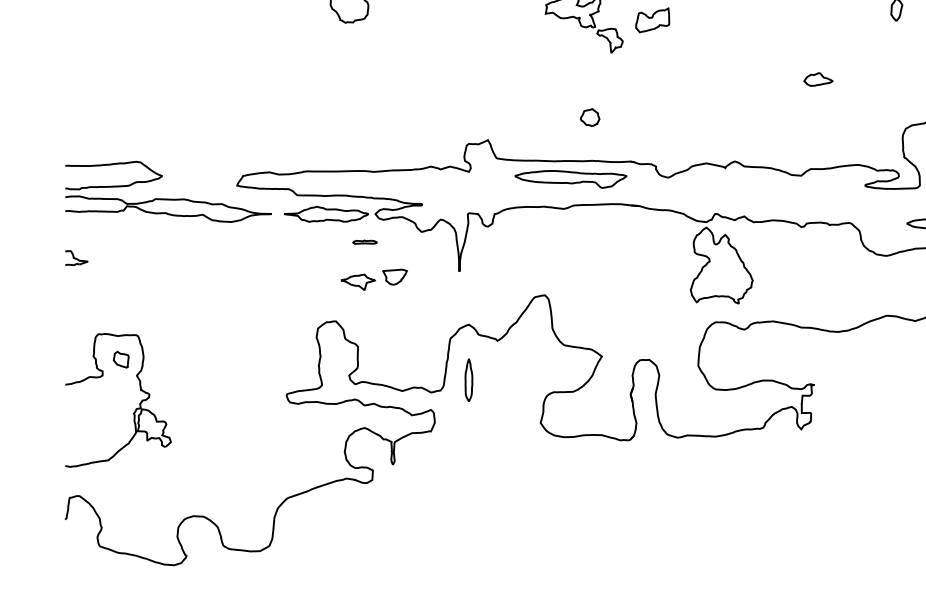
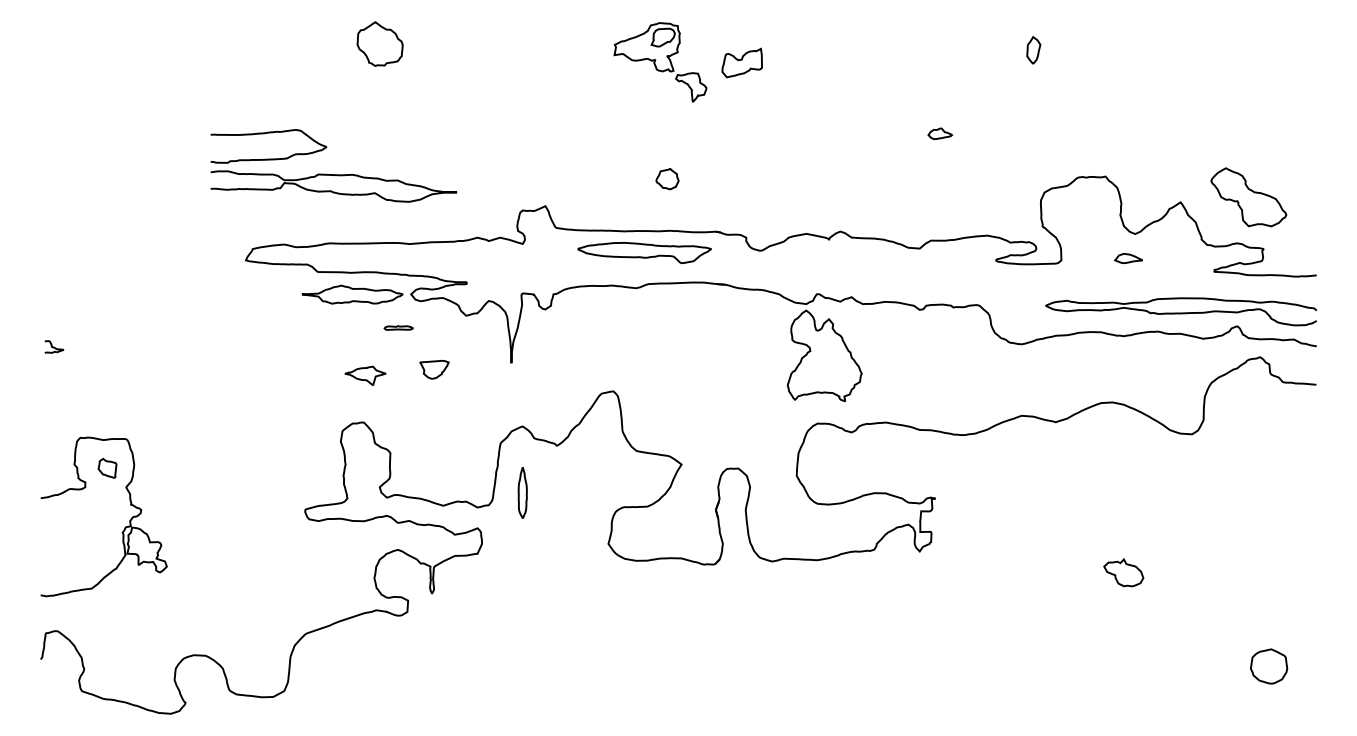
part: (818, 79) -> (940, 133), size x0.7
part: (168, 199) -> (333, 174), moved
part: (76, 257) -> (54, 346), size x0.7
part: (358, 281) -> (365, 375), moved

